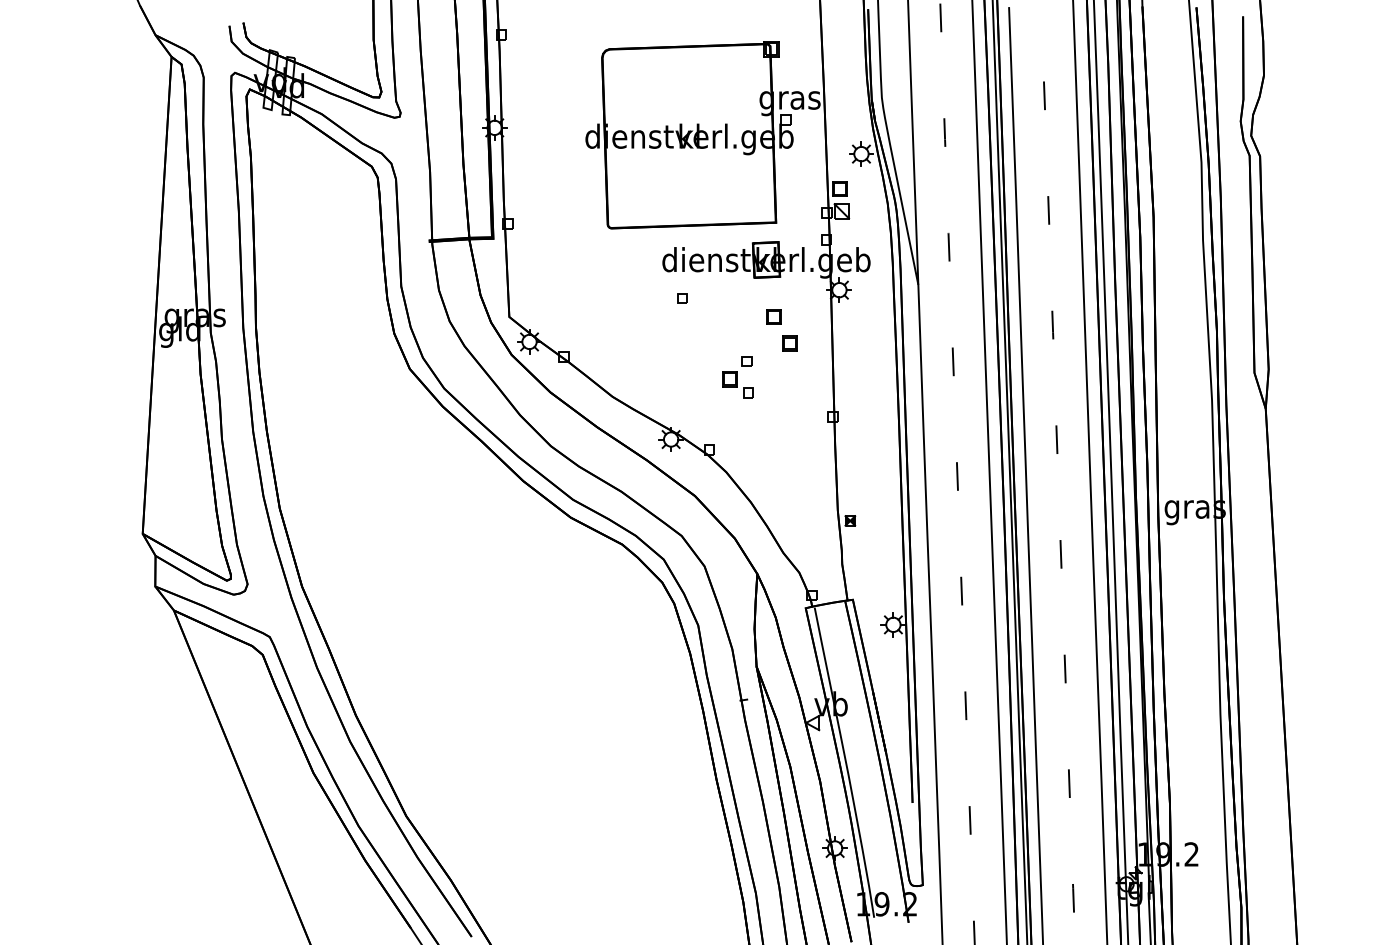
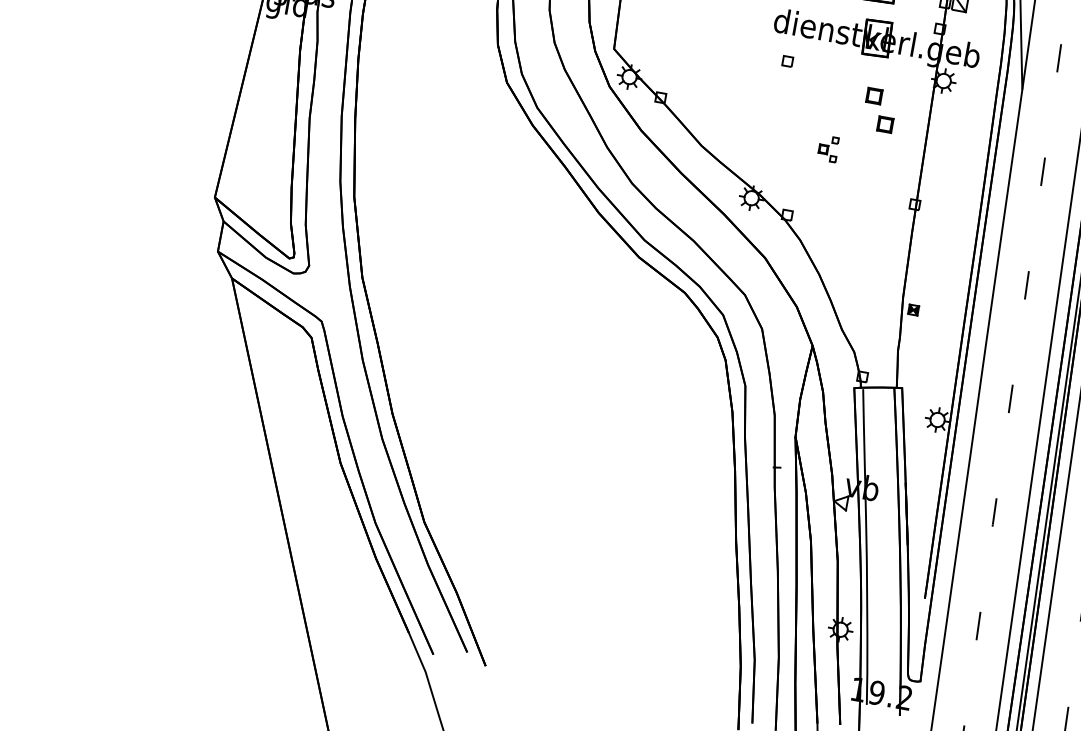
part: (737, 377) -> (827, 148), size x0.6

